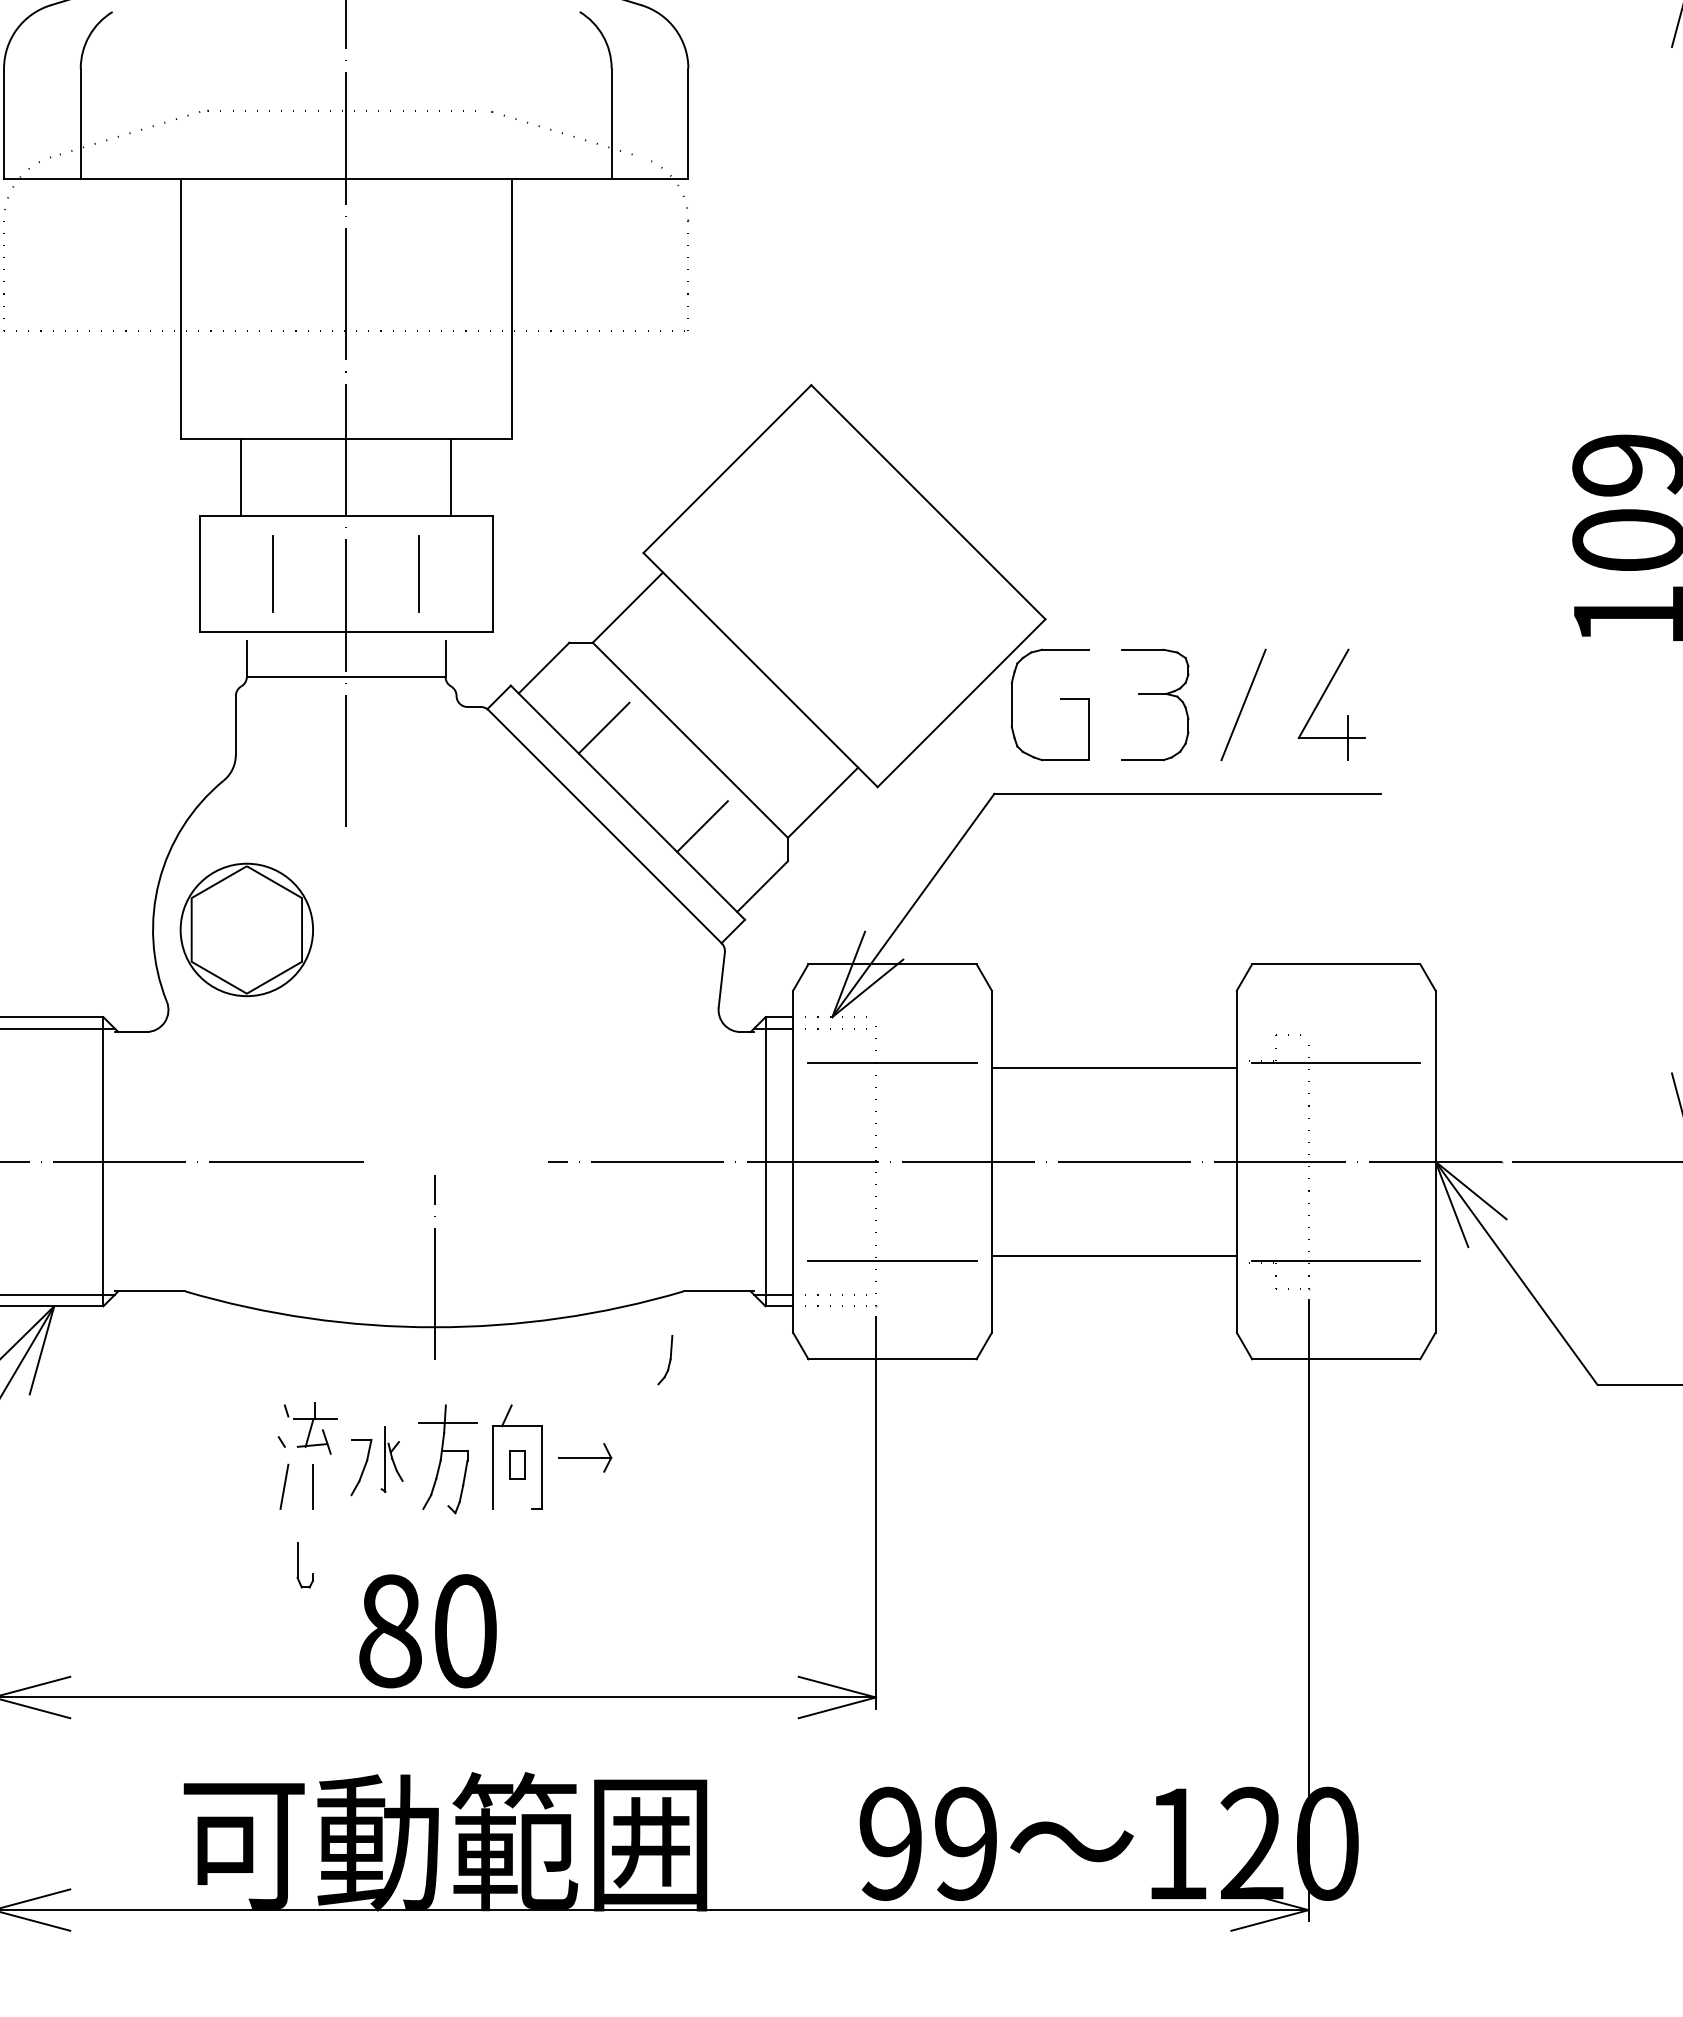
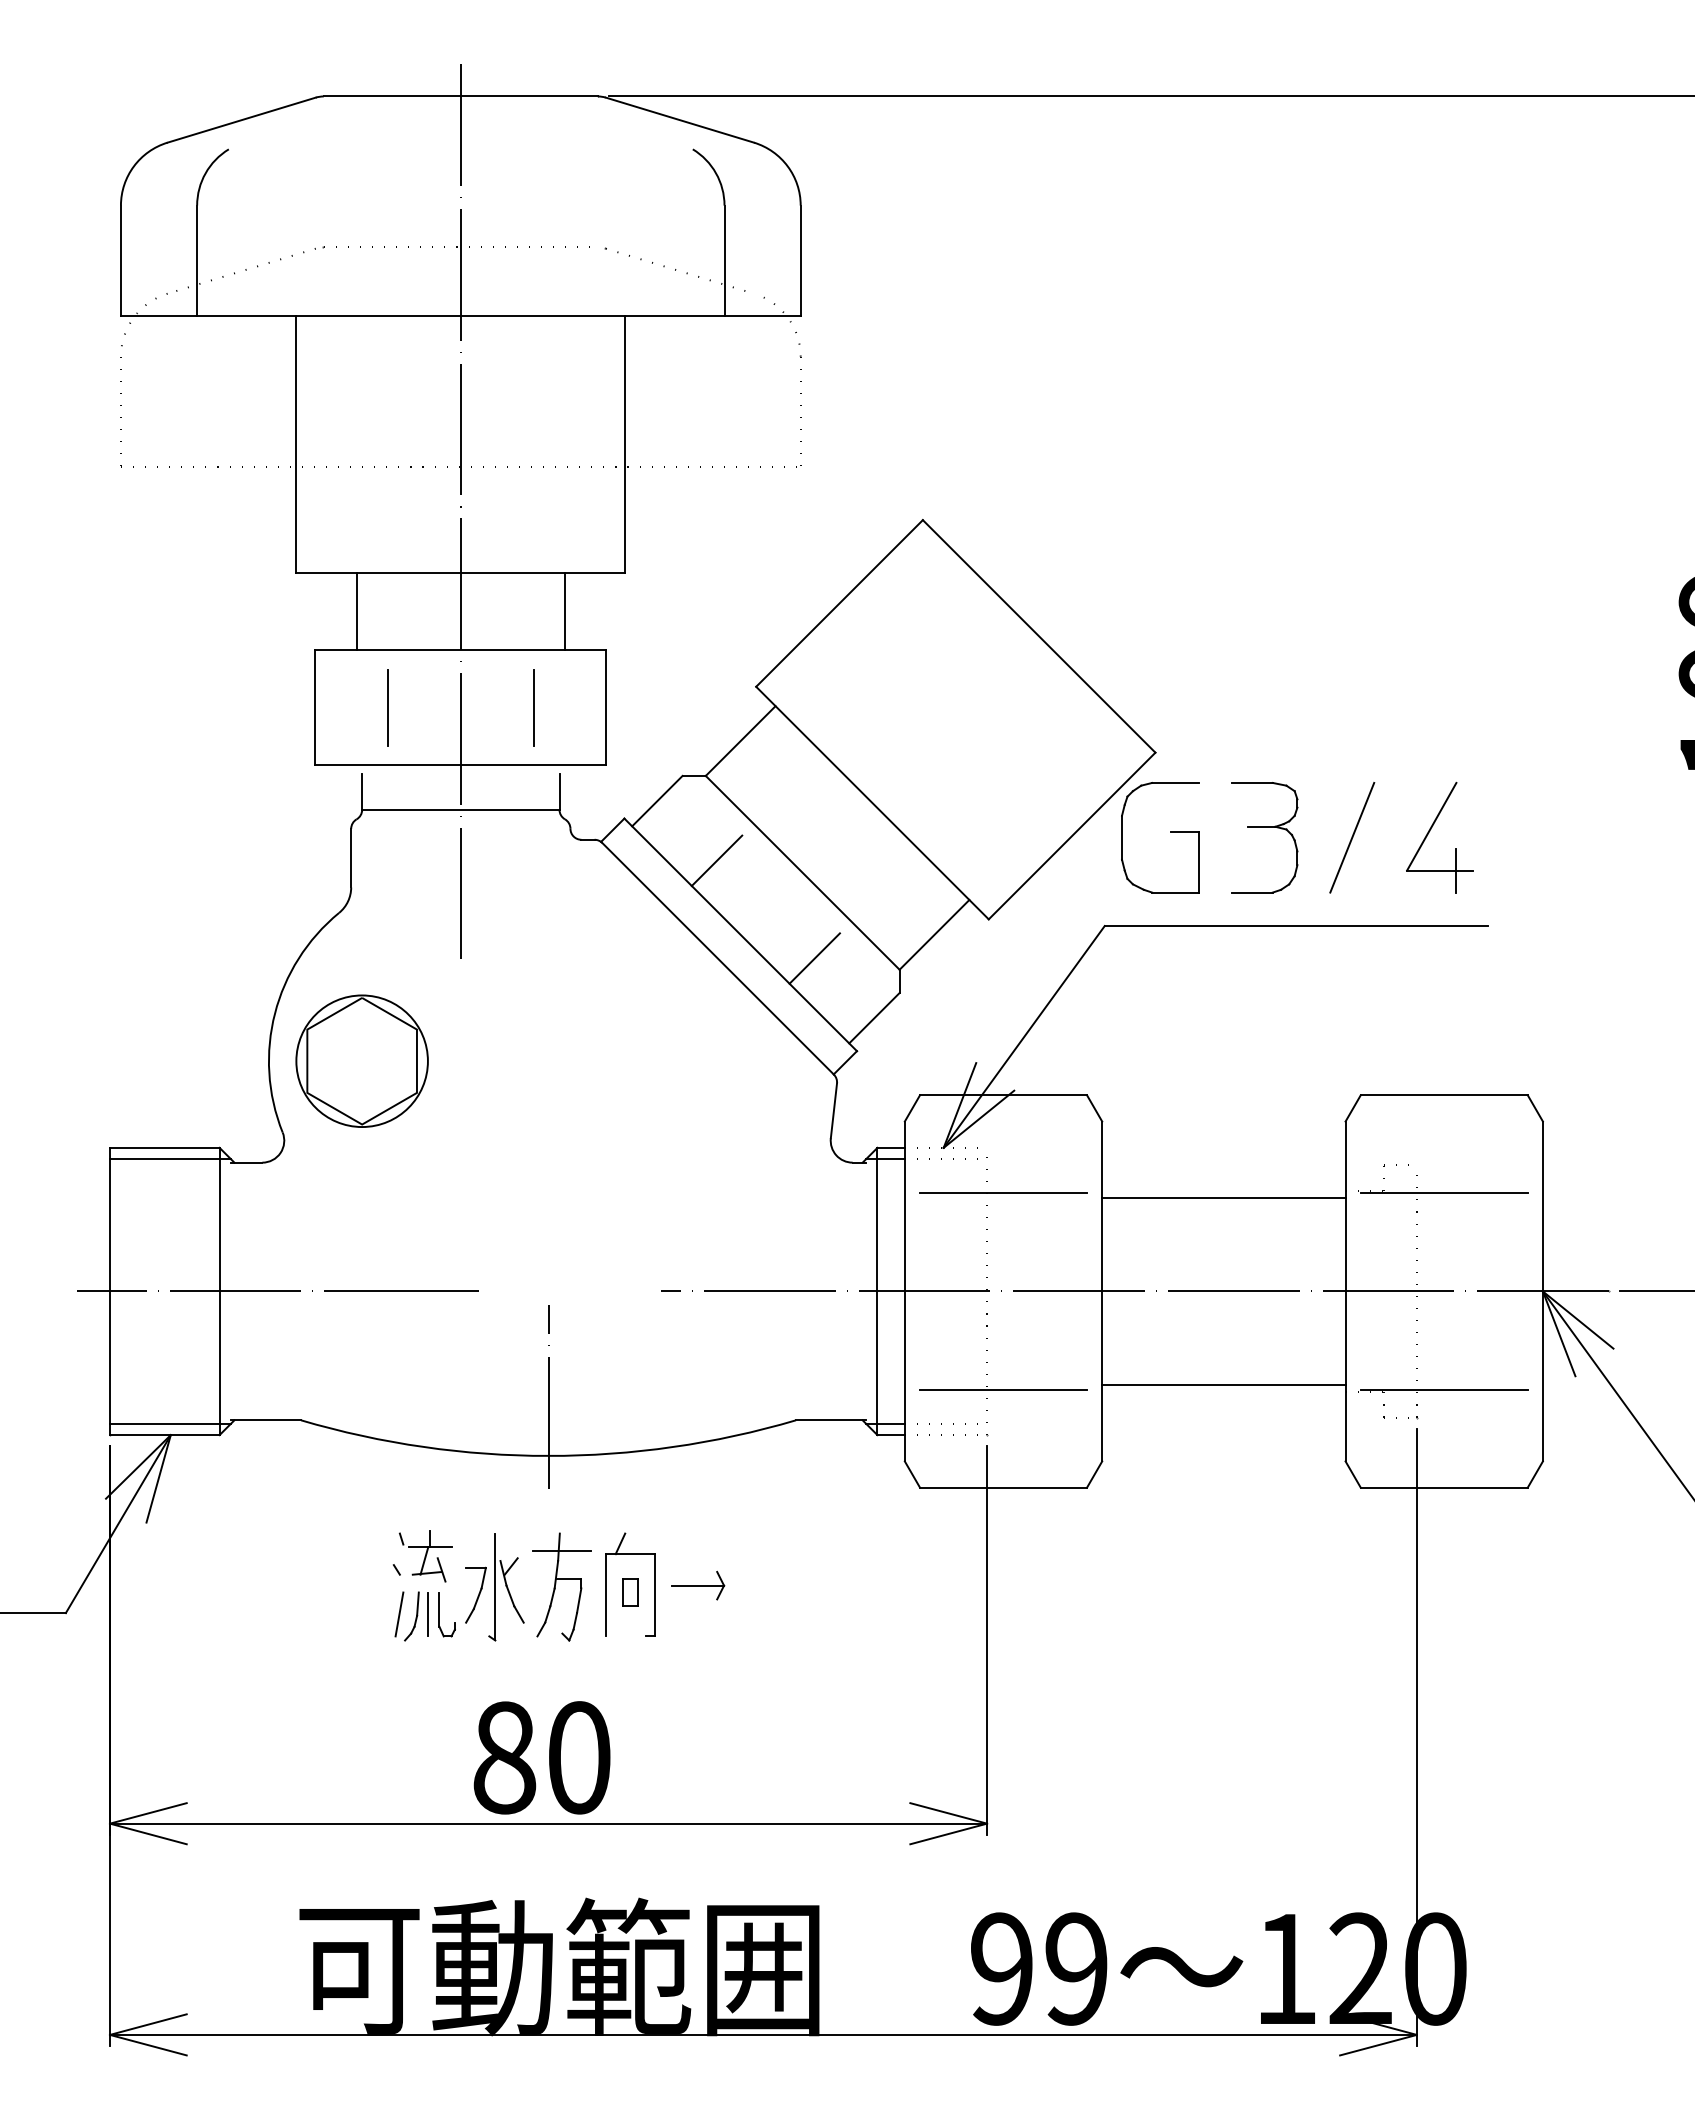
part: (664, 1360) -> (411, 1616), moved
part: (392, 1459) -> (506, 1587), size x1.67
part: (297, 1565) -> (439, 1614), moved

